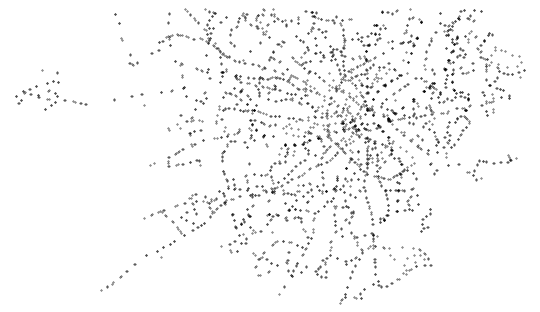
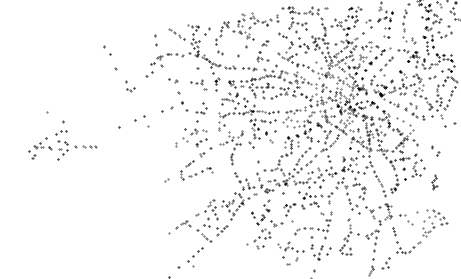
part: (51, 90) -> (61, 140), moved
part: (433, 168) -> (435, 150), moved
part: (425, 220) -> (434, 182), size x0.6

